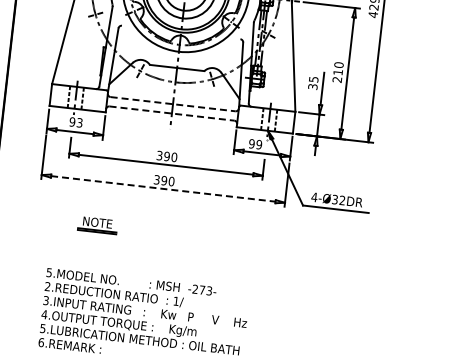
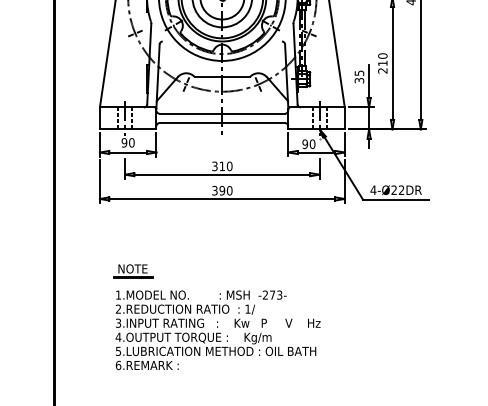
line: (173, 104) -> (222, 113), dashed -> solid
line: (172, 113) -> (222, 123), dashed -> solid
text: (79, 122) -> (131, 142), 93 -> 90
text: (259, 144) -> (312, 143), 99 -> 90
text: (167, 156) -> (222, 166), 390 -> 310
line: (163, 188) -> (222, 198), dashed -> solid
text: (334, 199) -> (393, 190), 4-Ø32DR -> 4-Ø22DR
part: (97, 225) -> (133, 271), moved
text: (49, 272) -> (118, 294), 5.MODEL -> 1.MODEL

